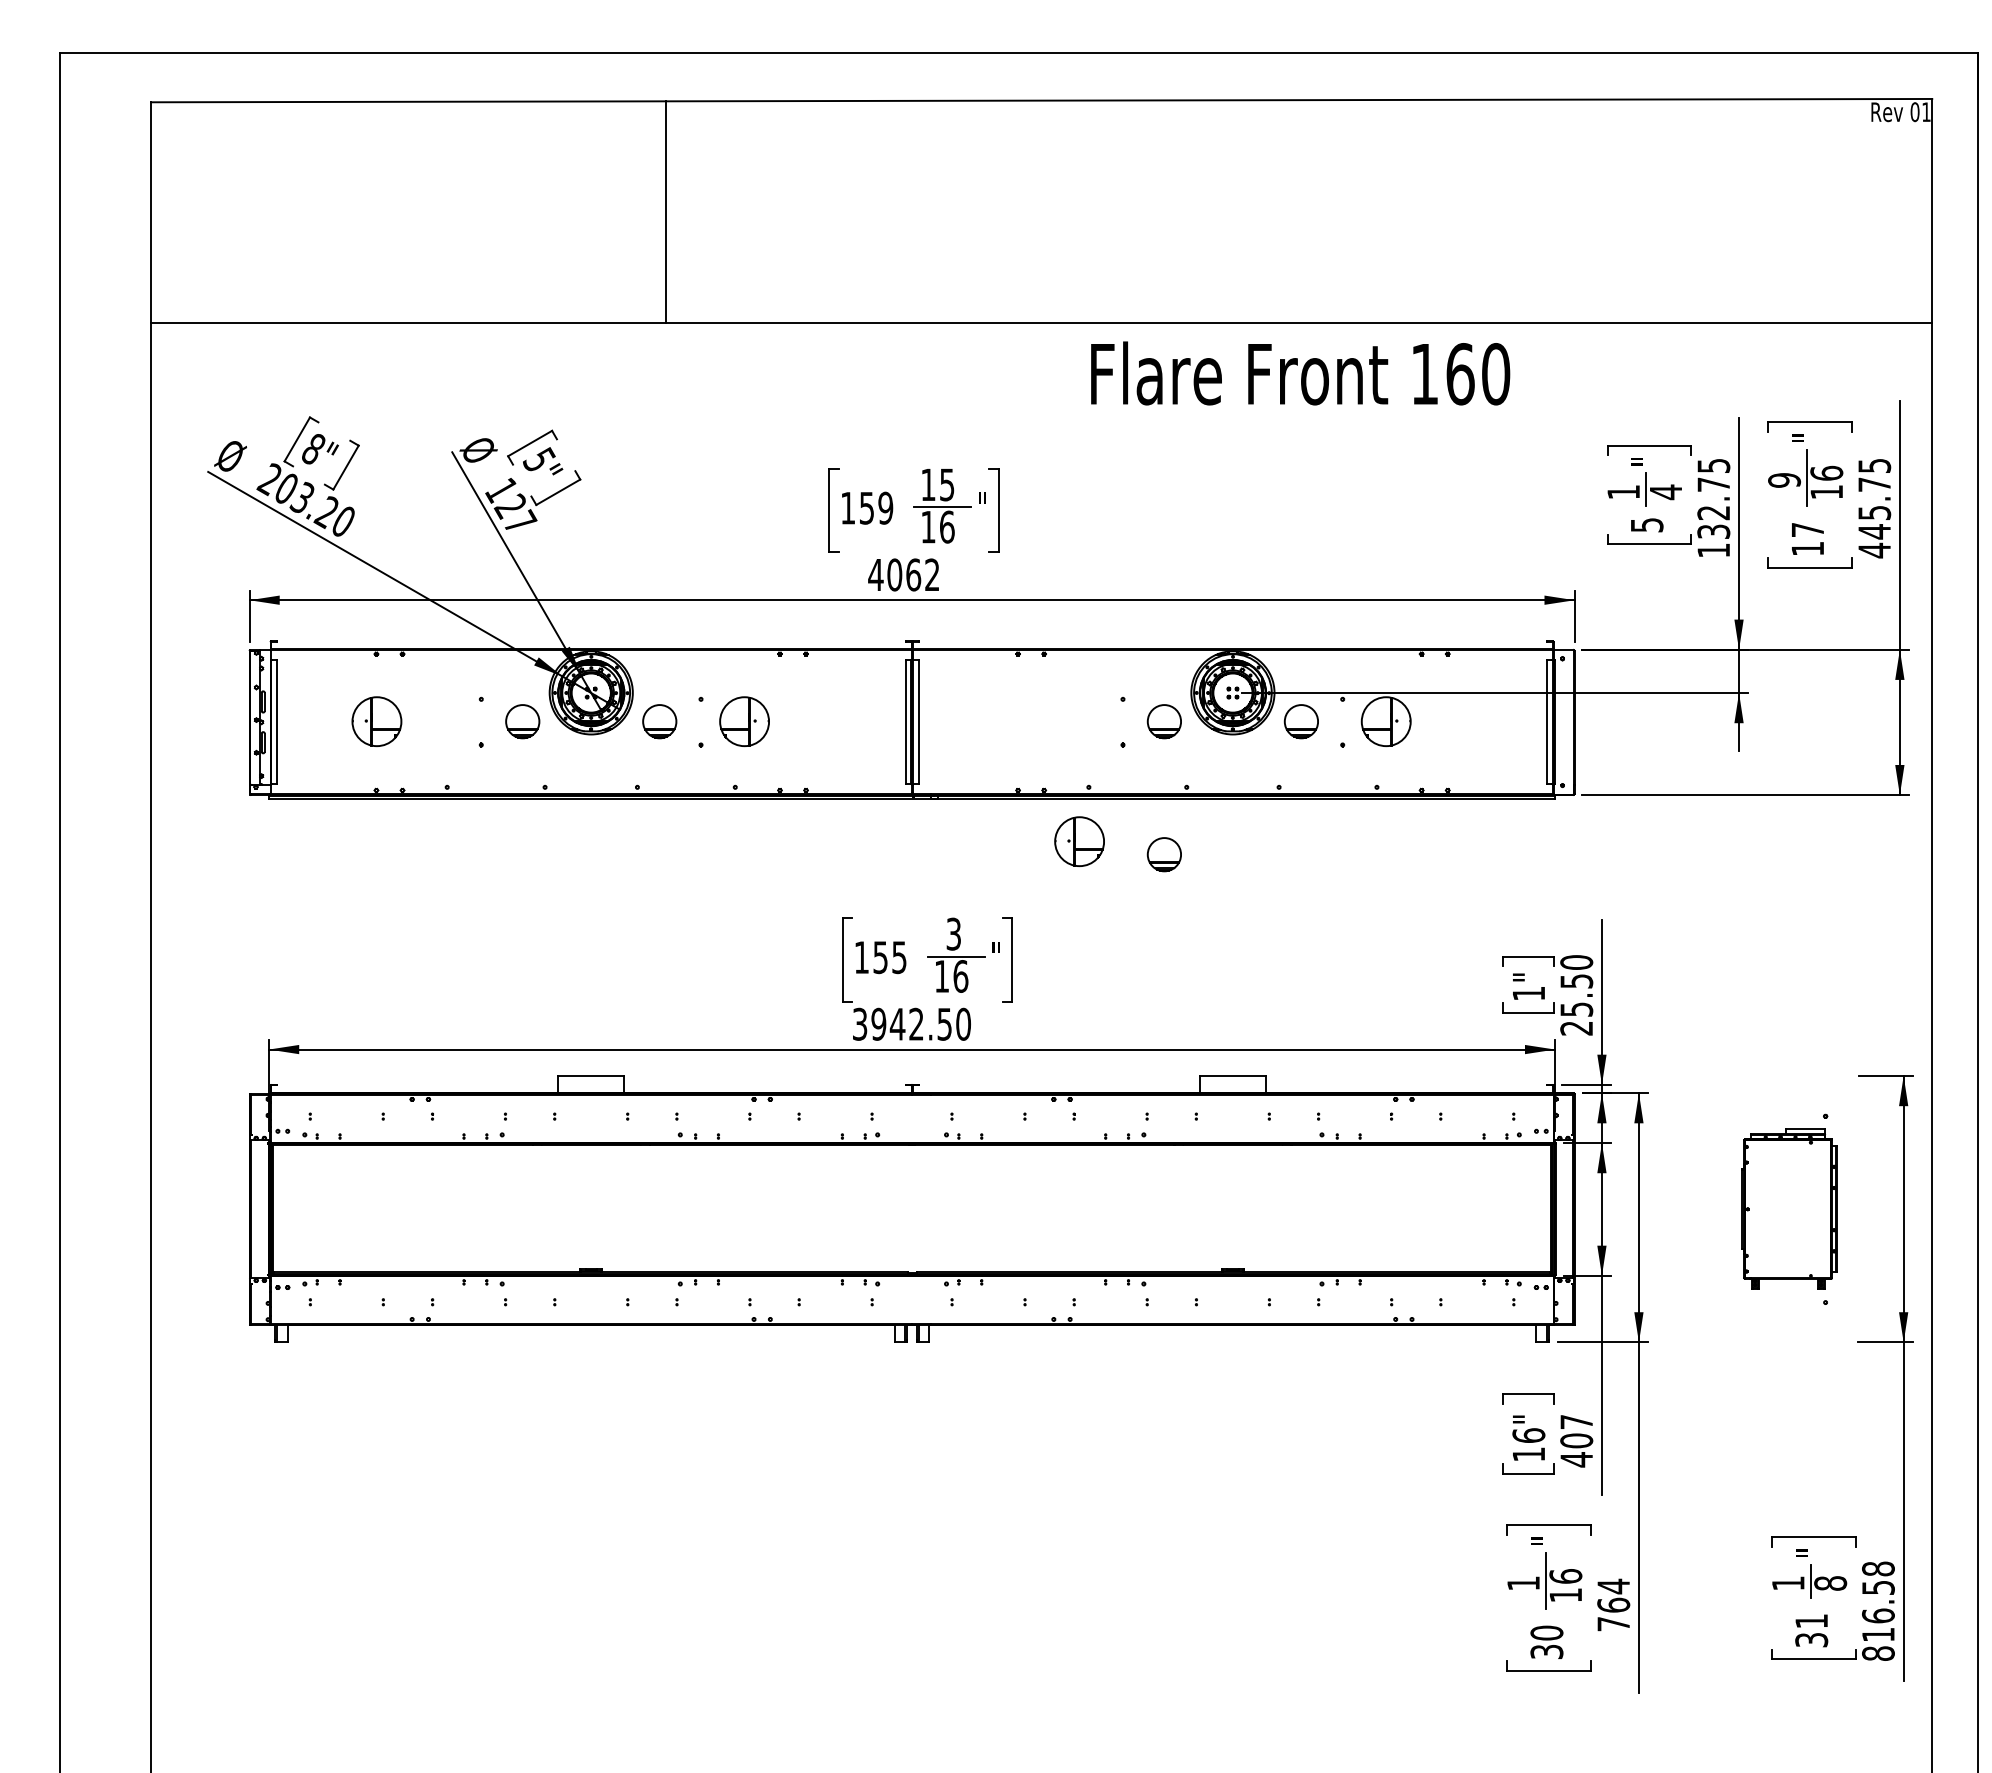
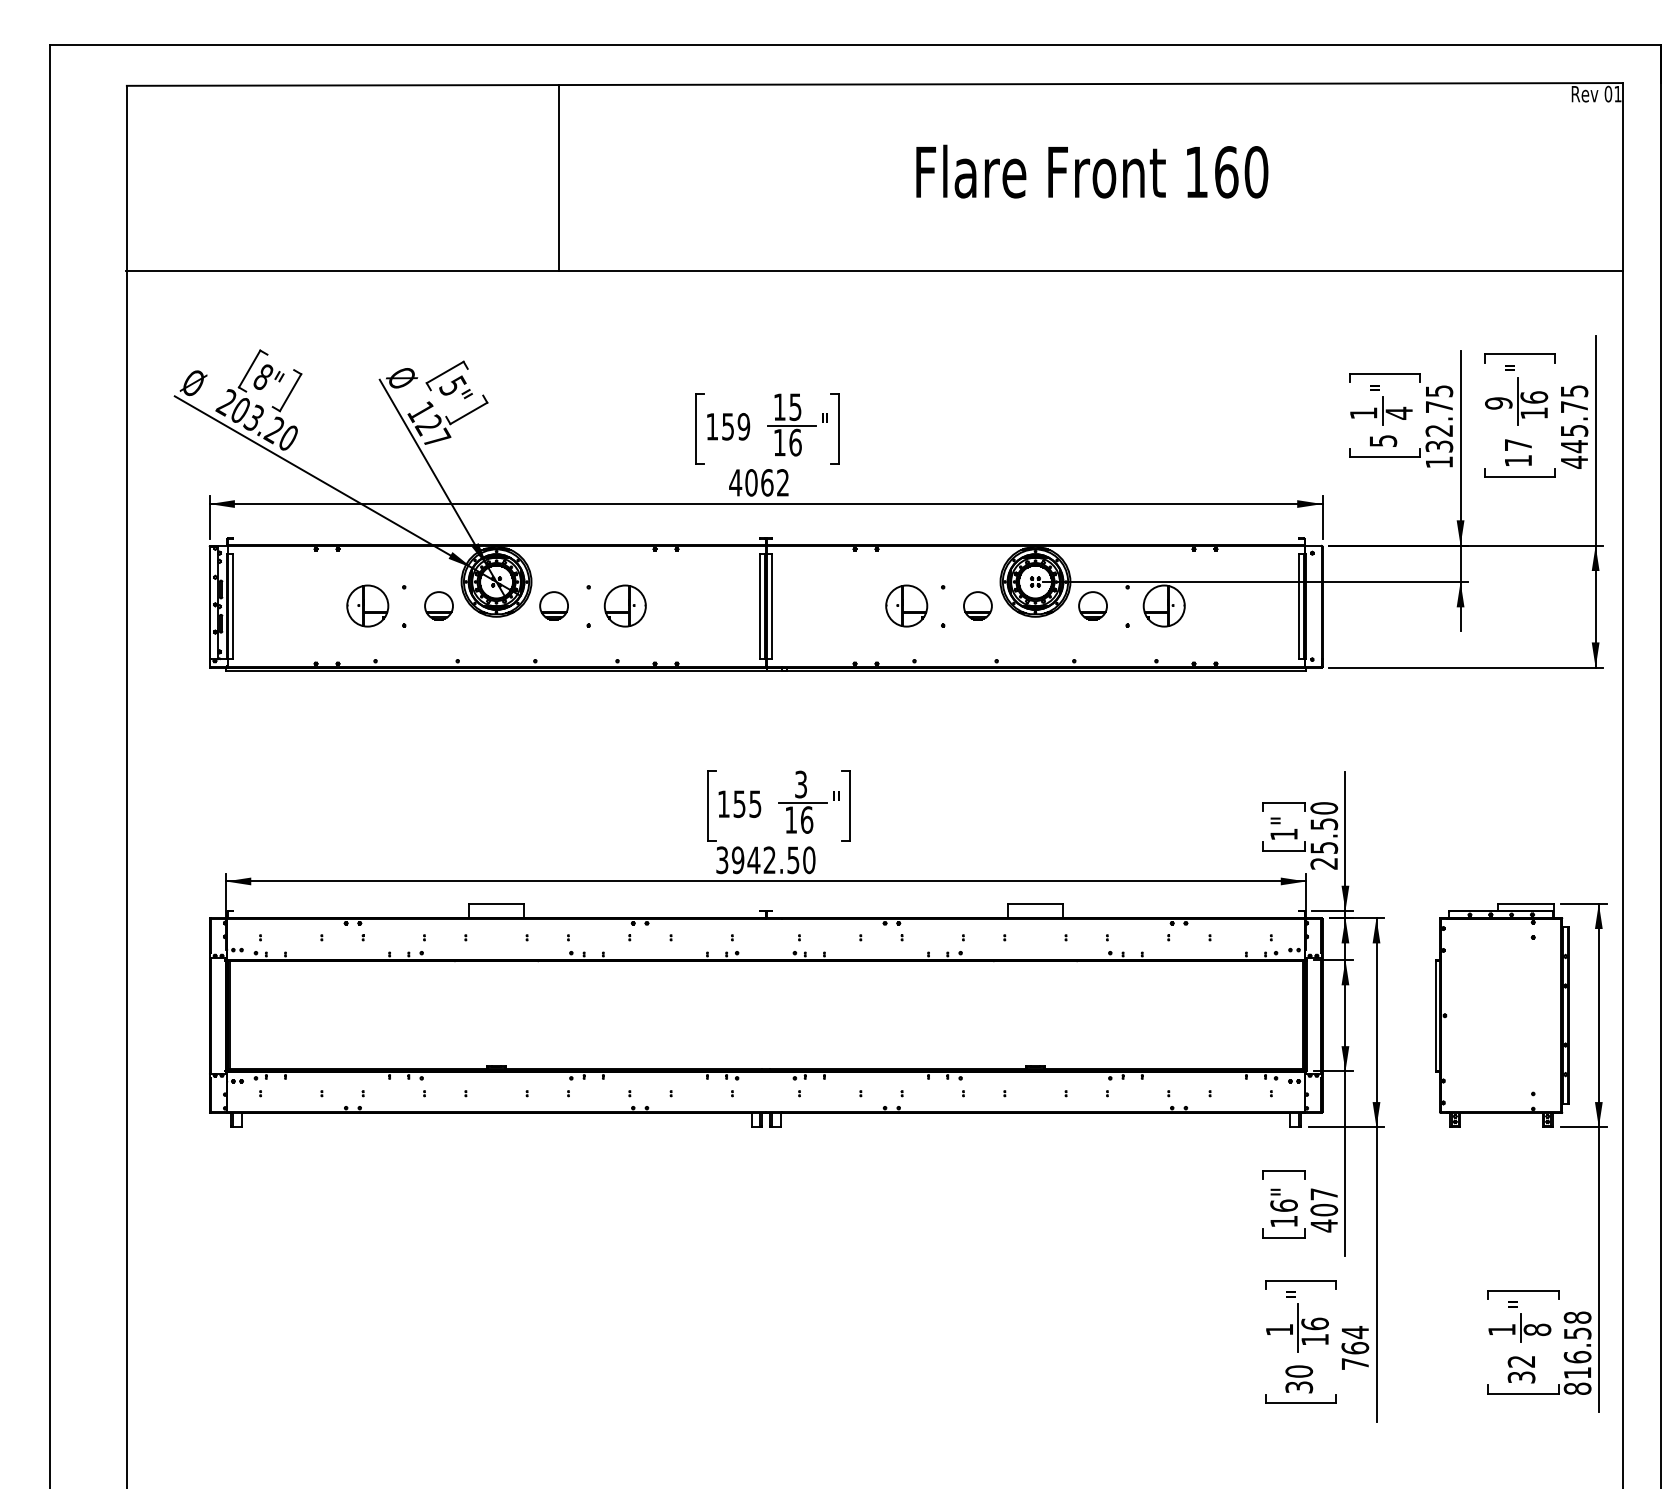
text: (1300, 373) -> (1092, 171), moved
part: (376, 721) -> (367, 605), moved
part: (1079, 841) -> (906, 605), moved
part: (1163, 854) -> (977, 717), removed
part: (1788, 1208) -> (1502, 1014), size x1.67
text: (1811, 1621) -> (1521, 1361), 31 -> 32

